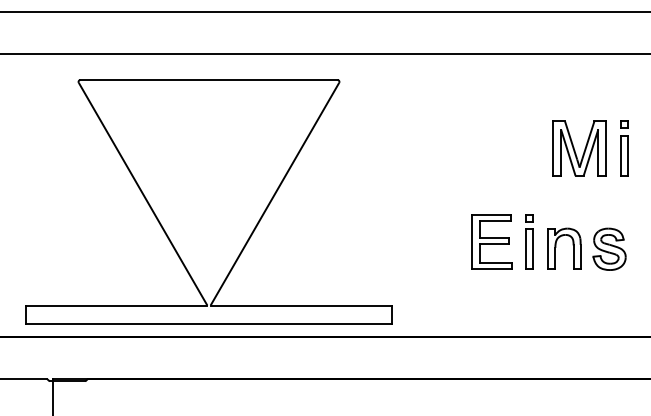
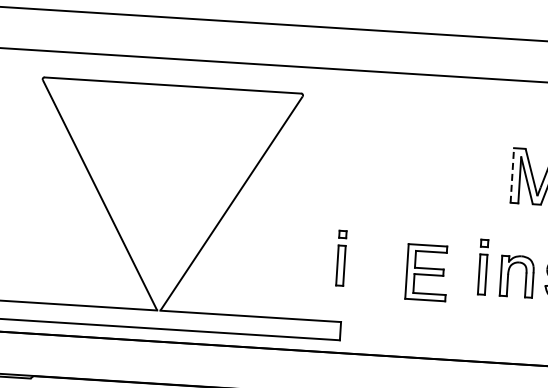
line: (553, 148) -> (512, 175), solid -> dashed
part: (387, 241) -> (340, 257), added
part: (491, 241) -> (426, 272), moved

